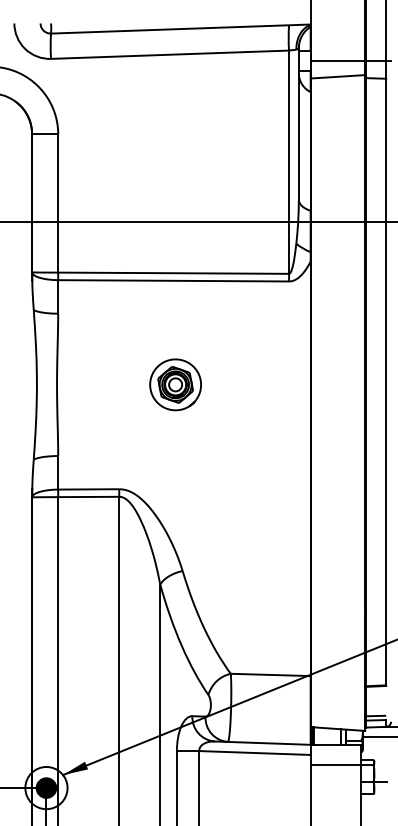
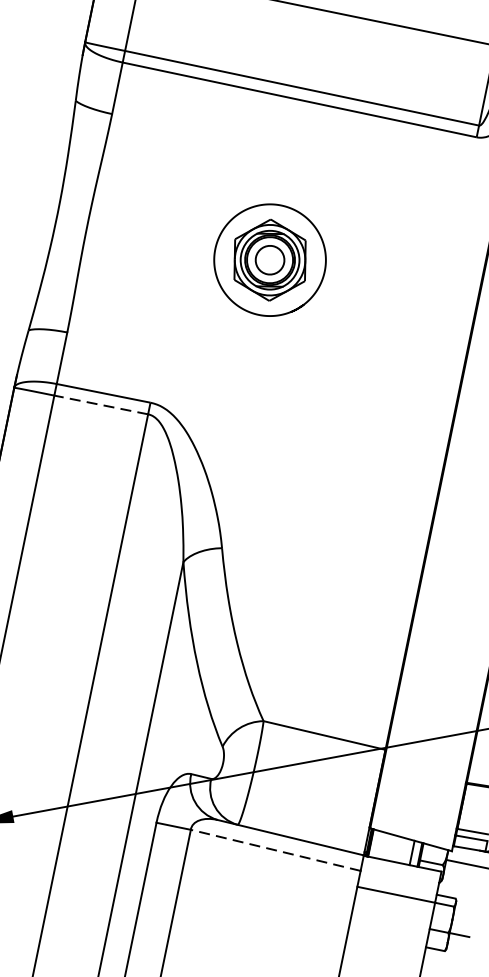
part: (175, 384) -> (269, 259), size x1.4
line: (88, 496) -> (101, 404), solid -> dashed
line: (254, 753) -> (274, 850), solid -> dashed

